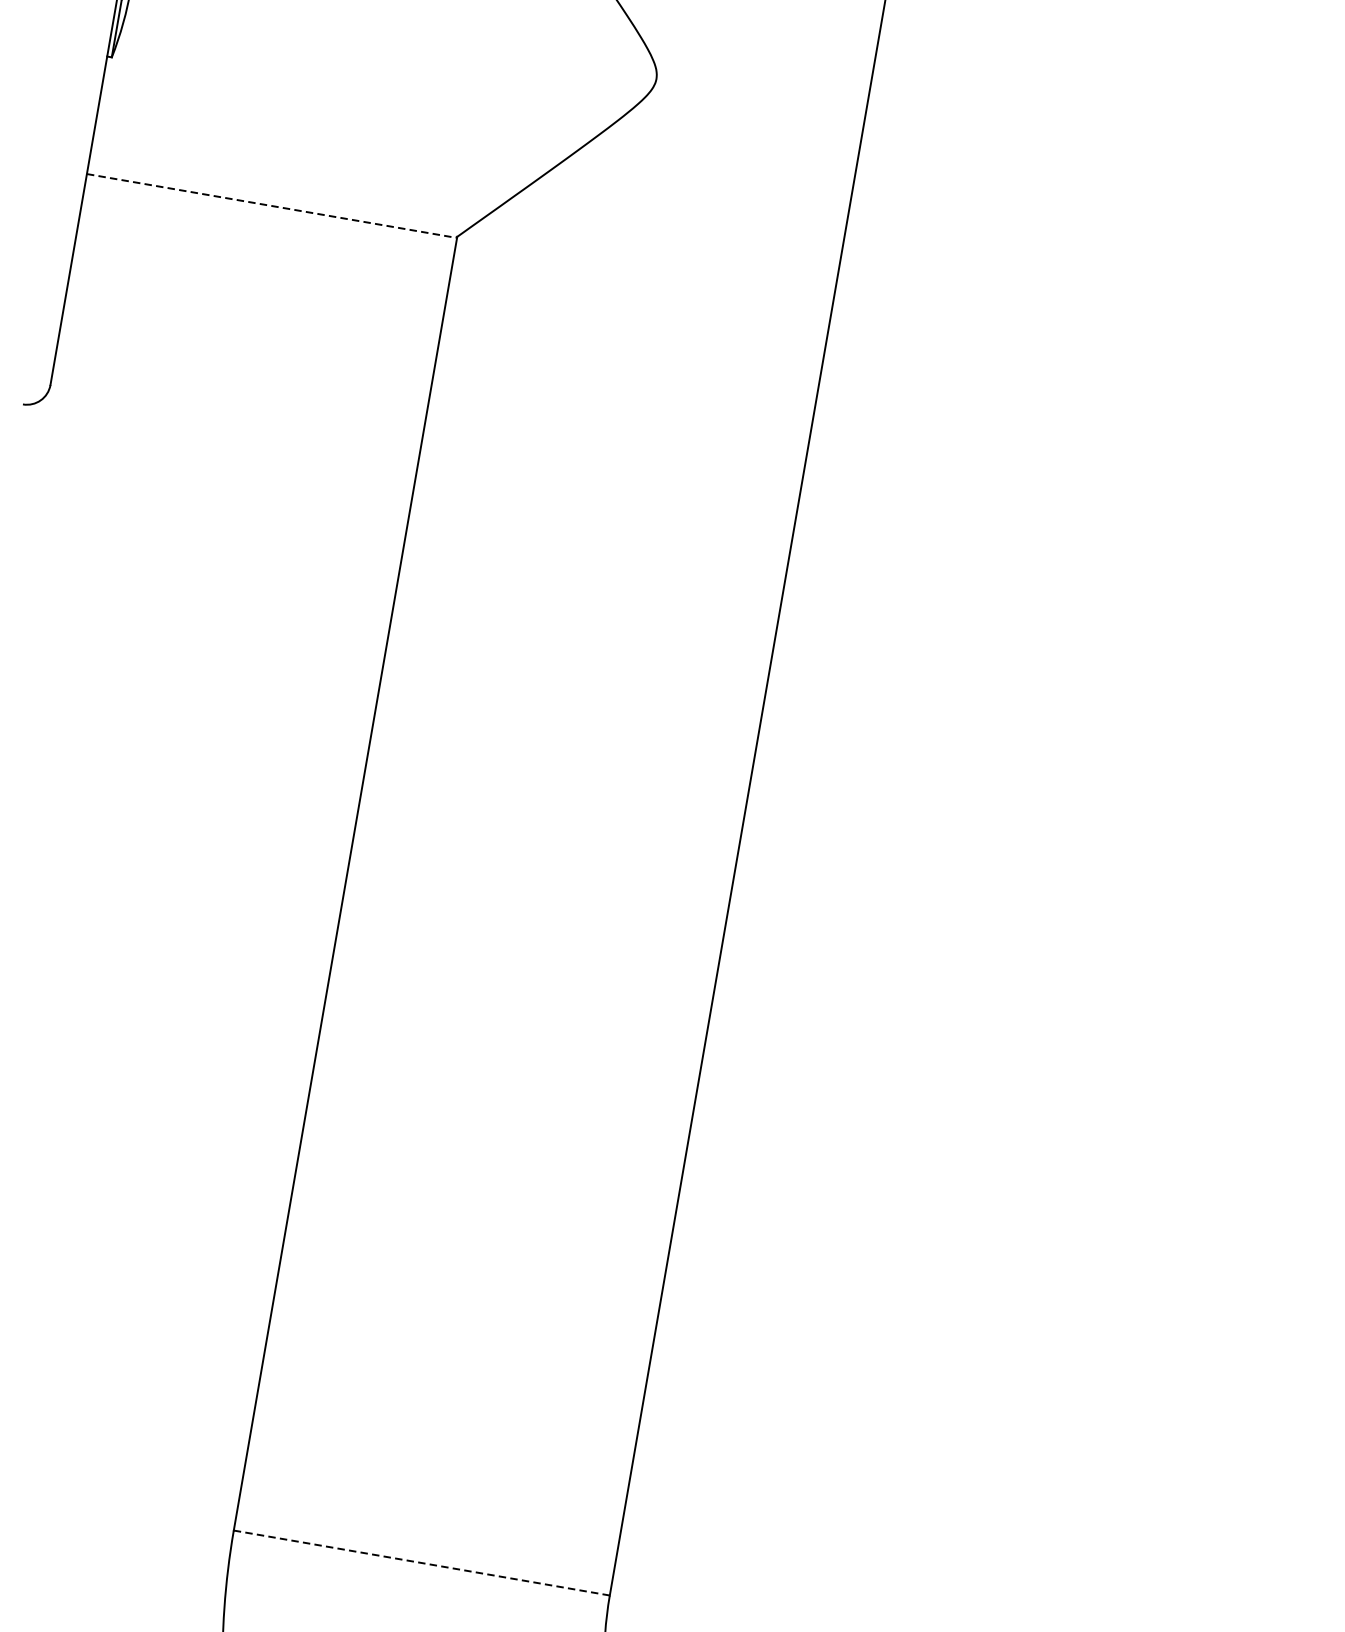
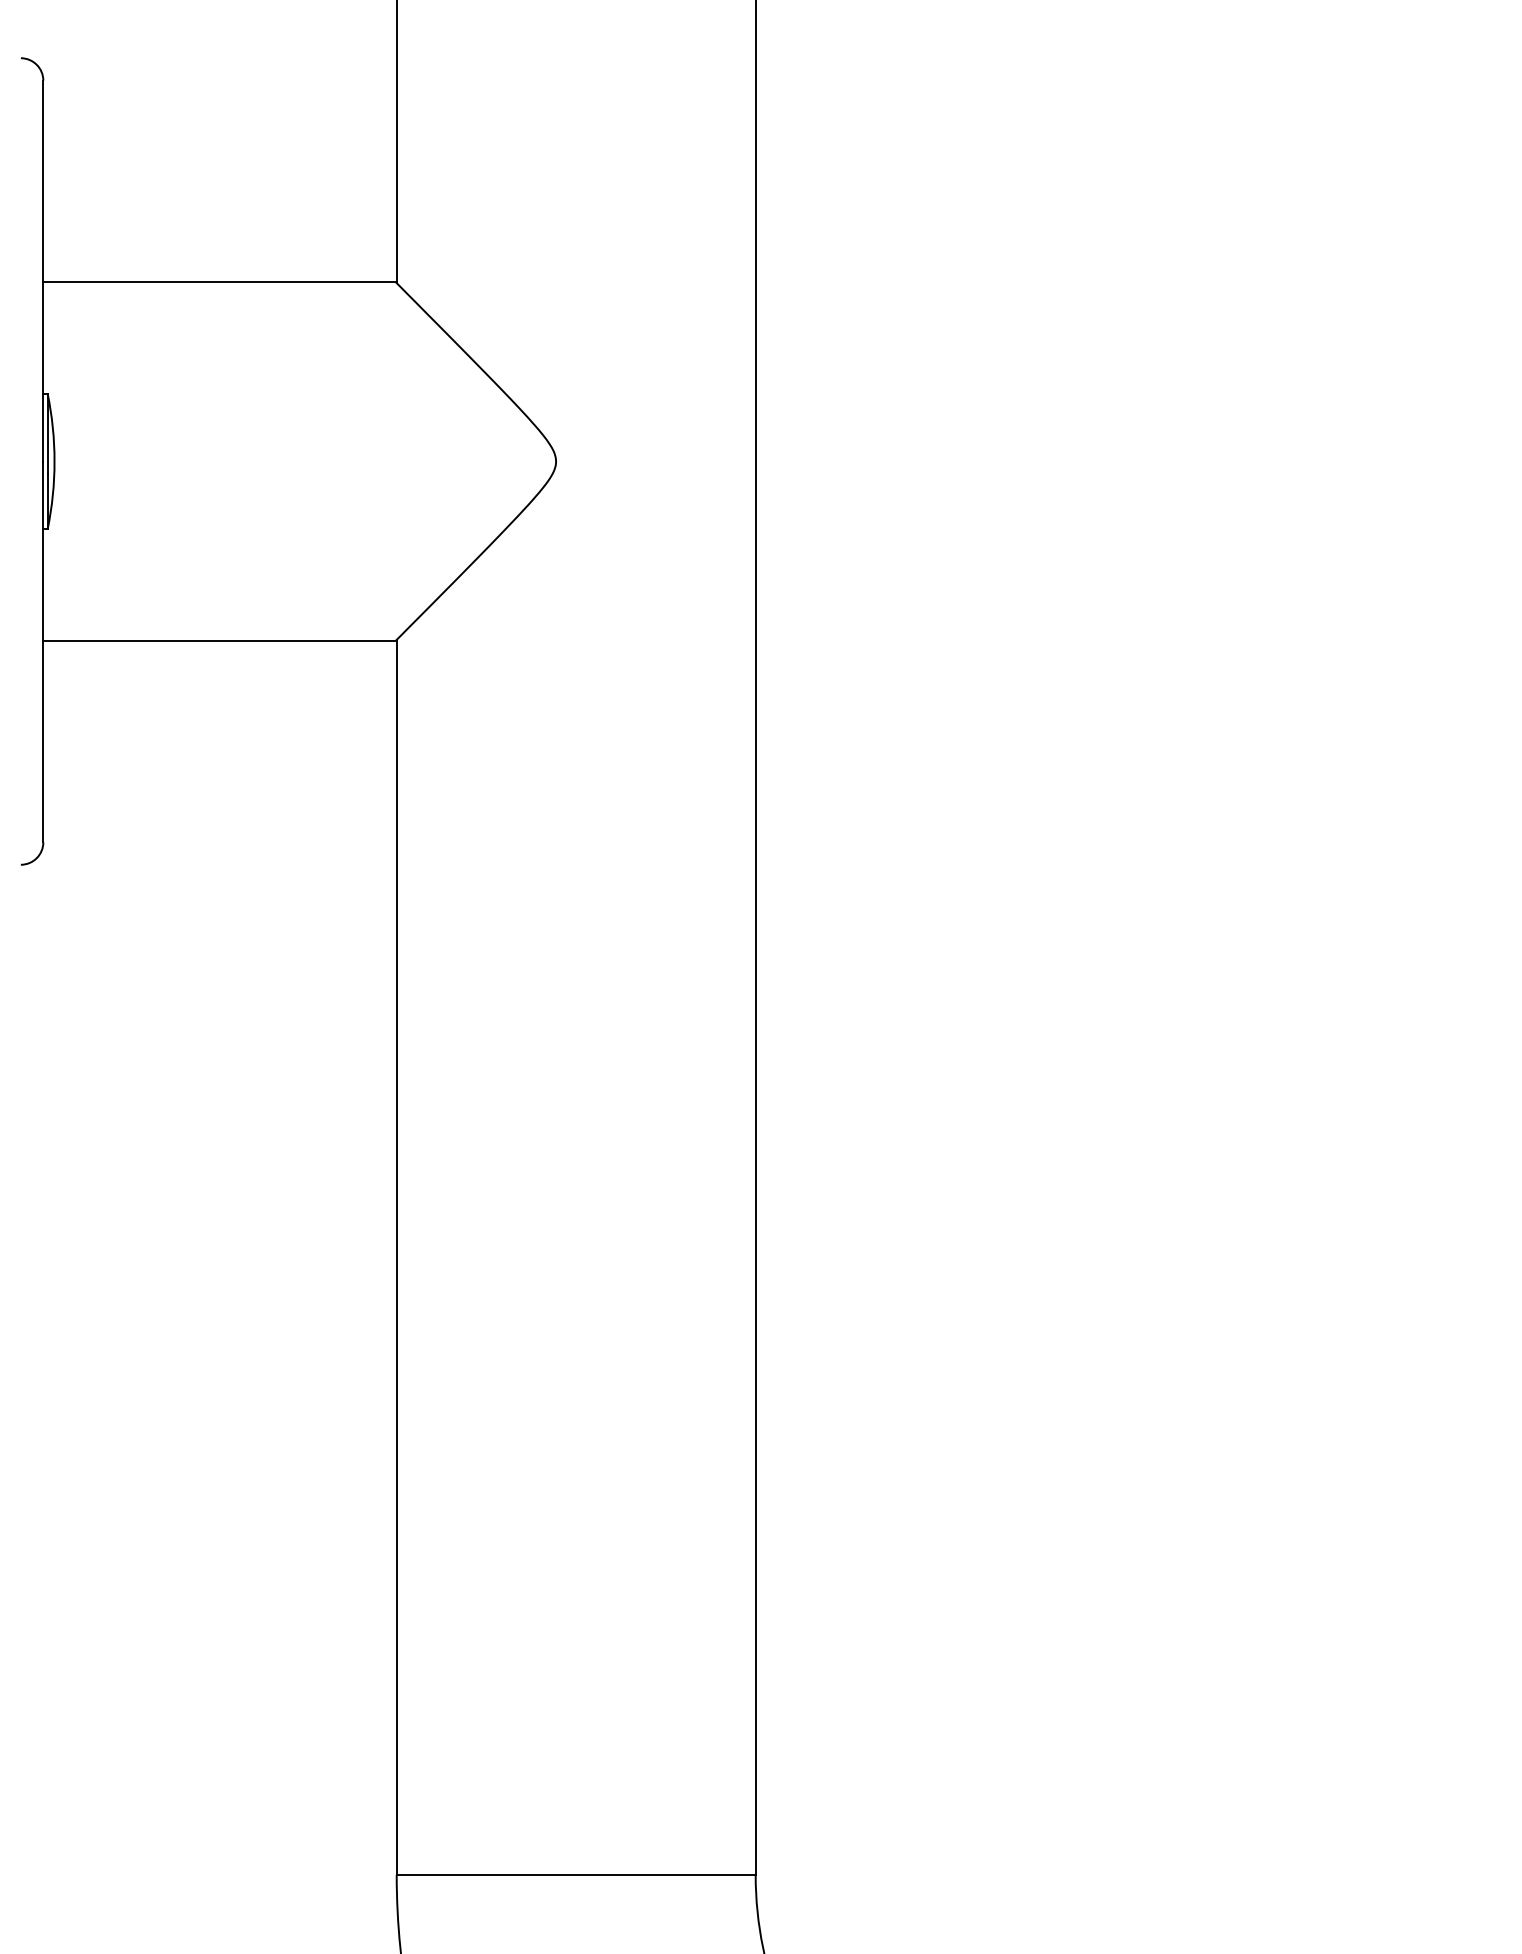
line: (272, 206) -> (220, 641), dashed -> solid
line: (421, 1562) -> (575, 1874), dashed -> solid

